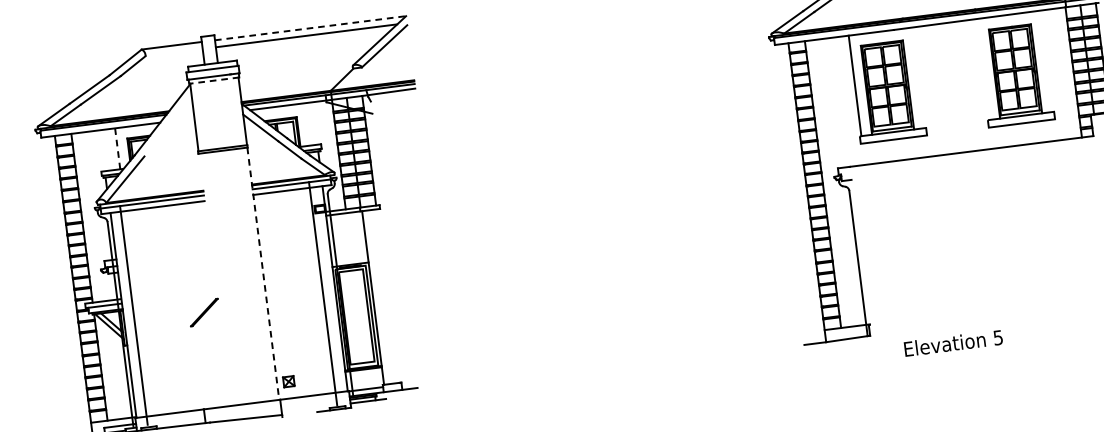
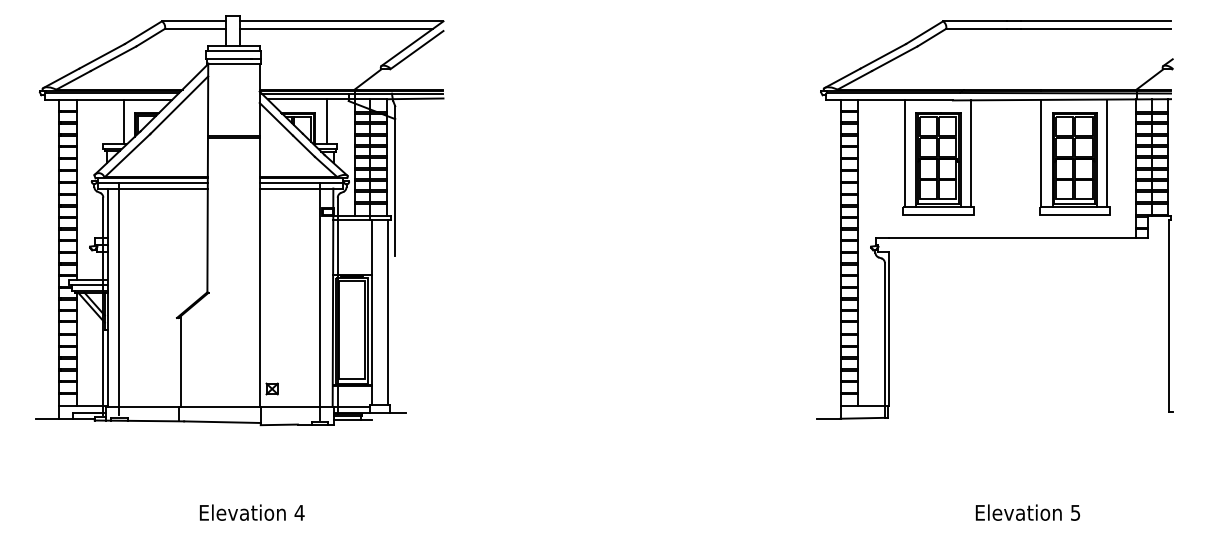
line: (310, 28) -> (341, 21), dashed -> solid
line: (174, 52) -> (195, 28), added
line: (1045, 61) -> (1107, 153), added
line: (983, 69) -> (1041, 153), added
line: (916, 77) -> (970, 153), added
line: (213, 80) -> (233, 63), dashed -> solid
line: (309, 123) -> (327, 121), added
line: (167, 126) -> (178, 105), added
line: (117, 149) -> (123, 122), dashed -> solid
line: (380, 172) -> (395, 181), added
line: (207, 226) -> (207, 215), added
line: (860, 251) -> (888, 328), added
line: (263, 273) -> (259, 272), dashed -> solid
line: (388, 295) -> (388, 311), added
text: (953, 343) -> (1027, 512), moved
line: (199, 366) -> (180, 361), added
line: (299, 414) -> (278, 424), added

